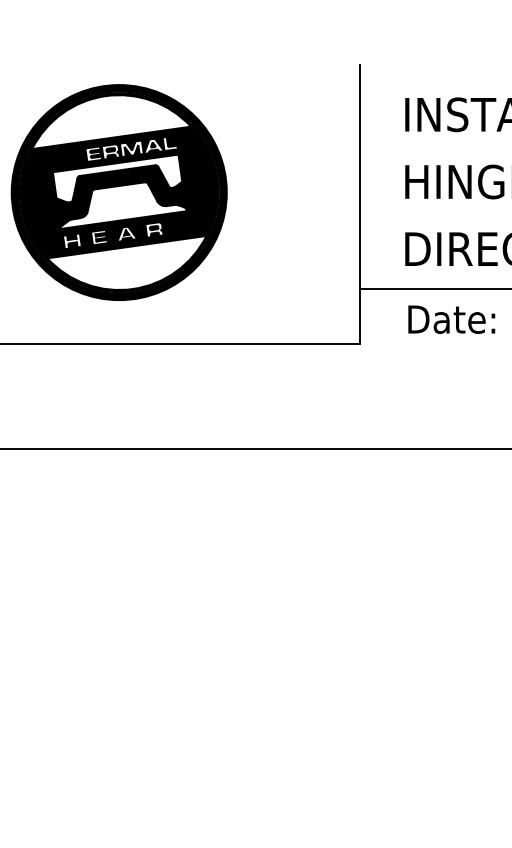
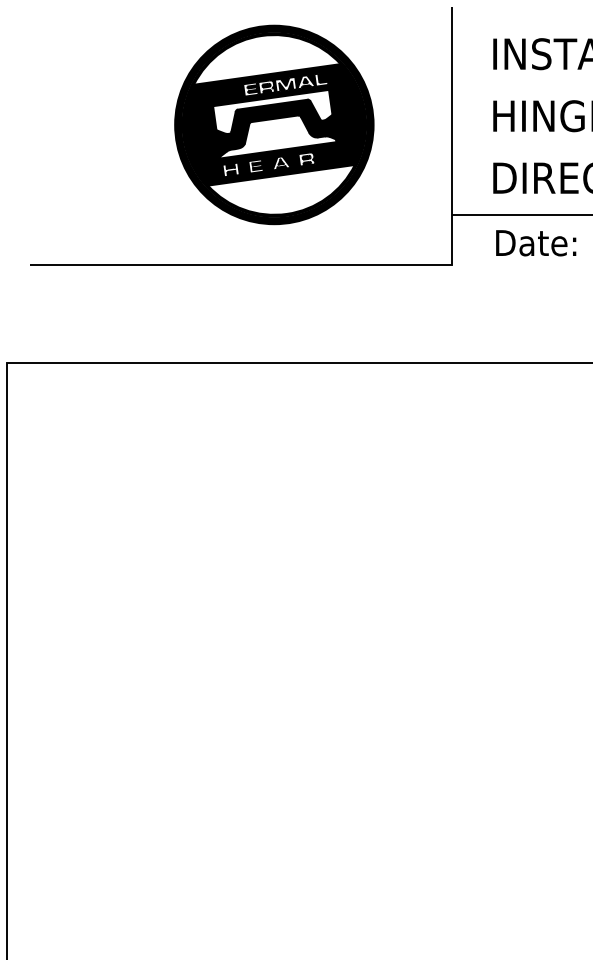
part: (119, 192) -> (274, 124), moved

